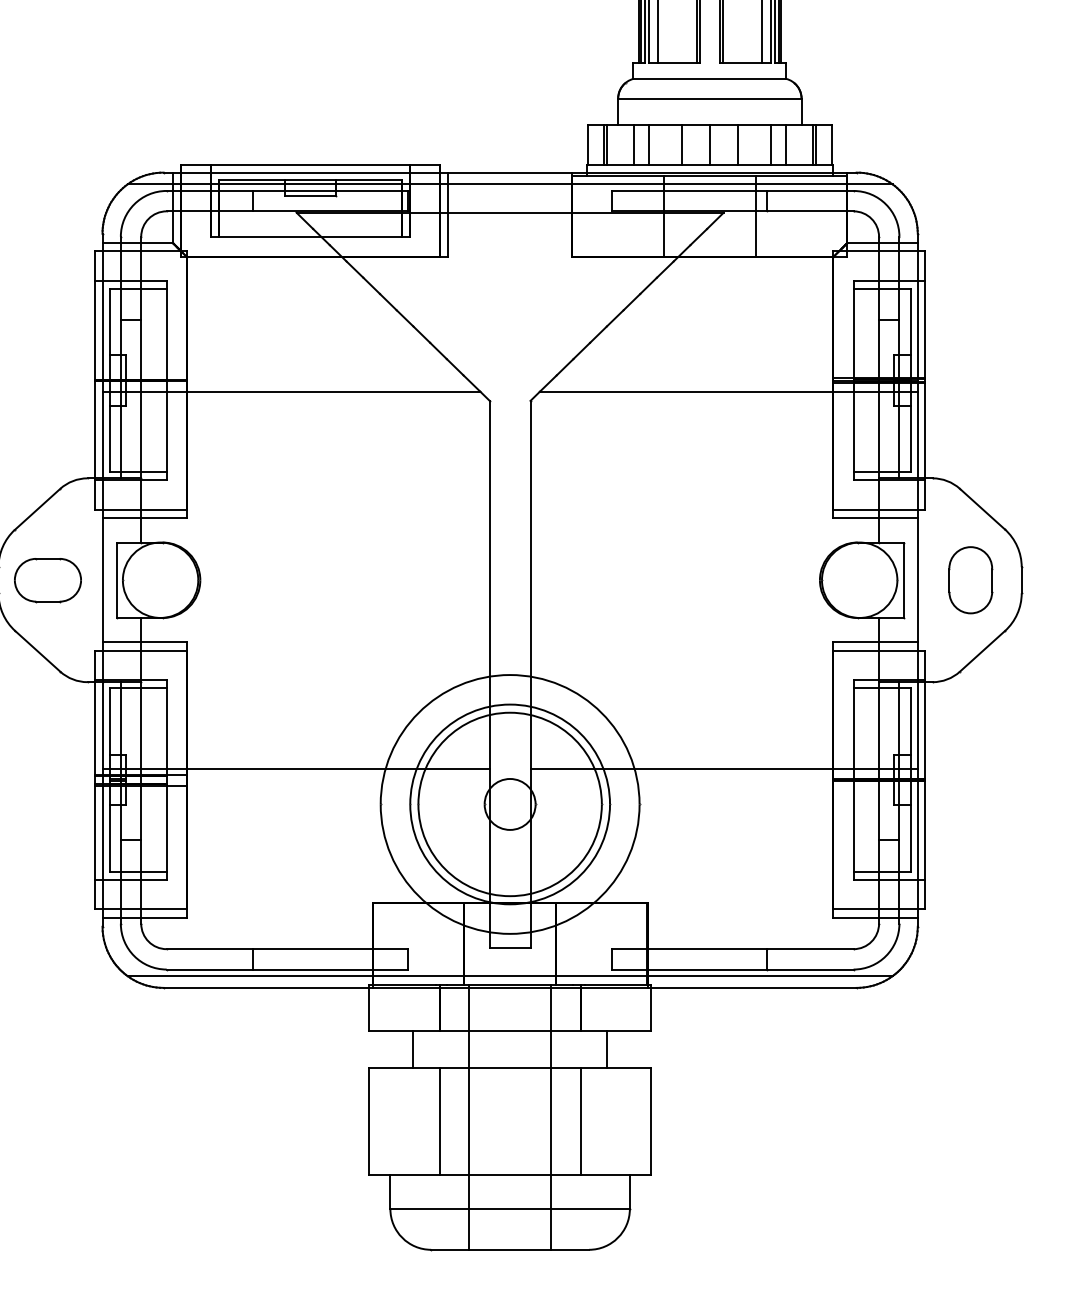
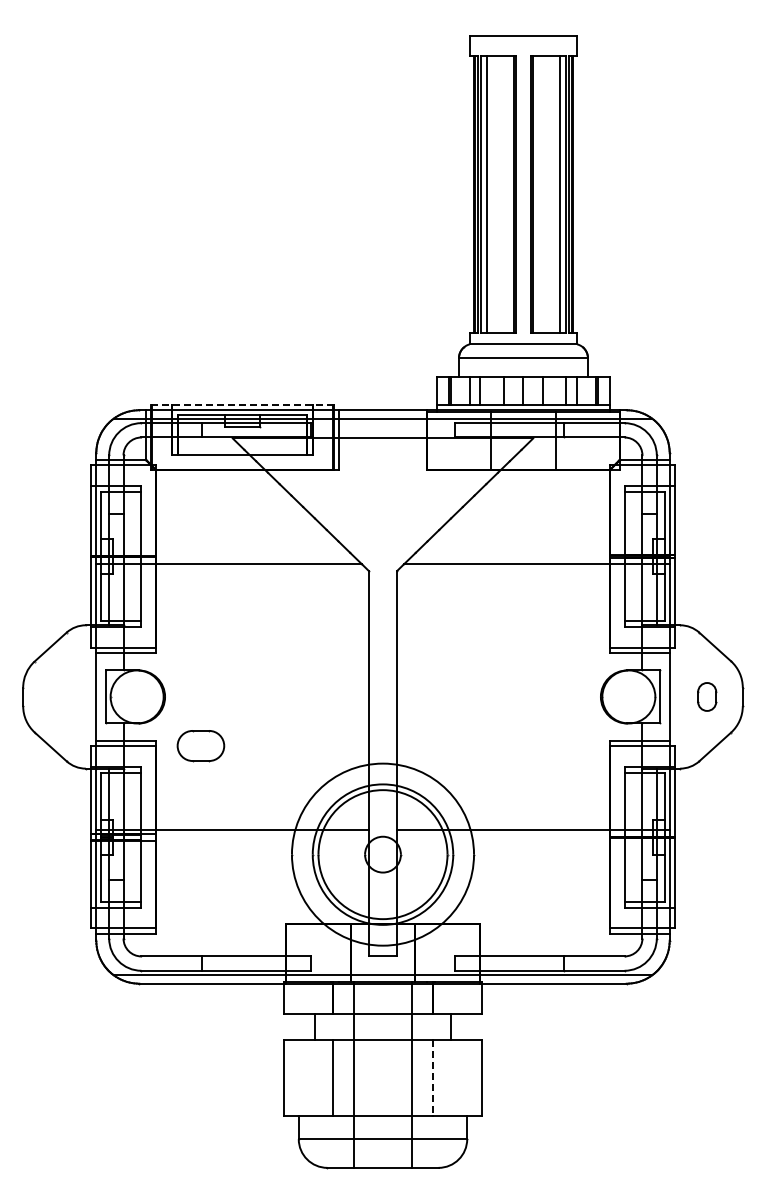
line: (310, 165) -> (242, 405), solid -> dashed
part: (971, 579) -> (707, 696), size x0.6
part: (47, 581) -> (200, 746), moved
line: (580, 1121) -> (432, 1077), solid -> dashed

